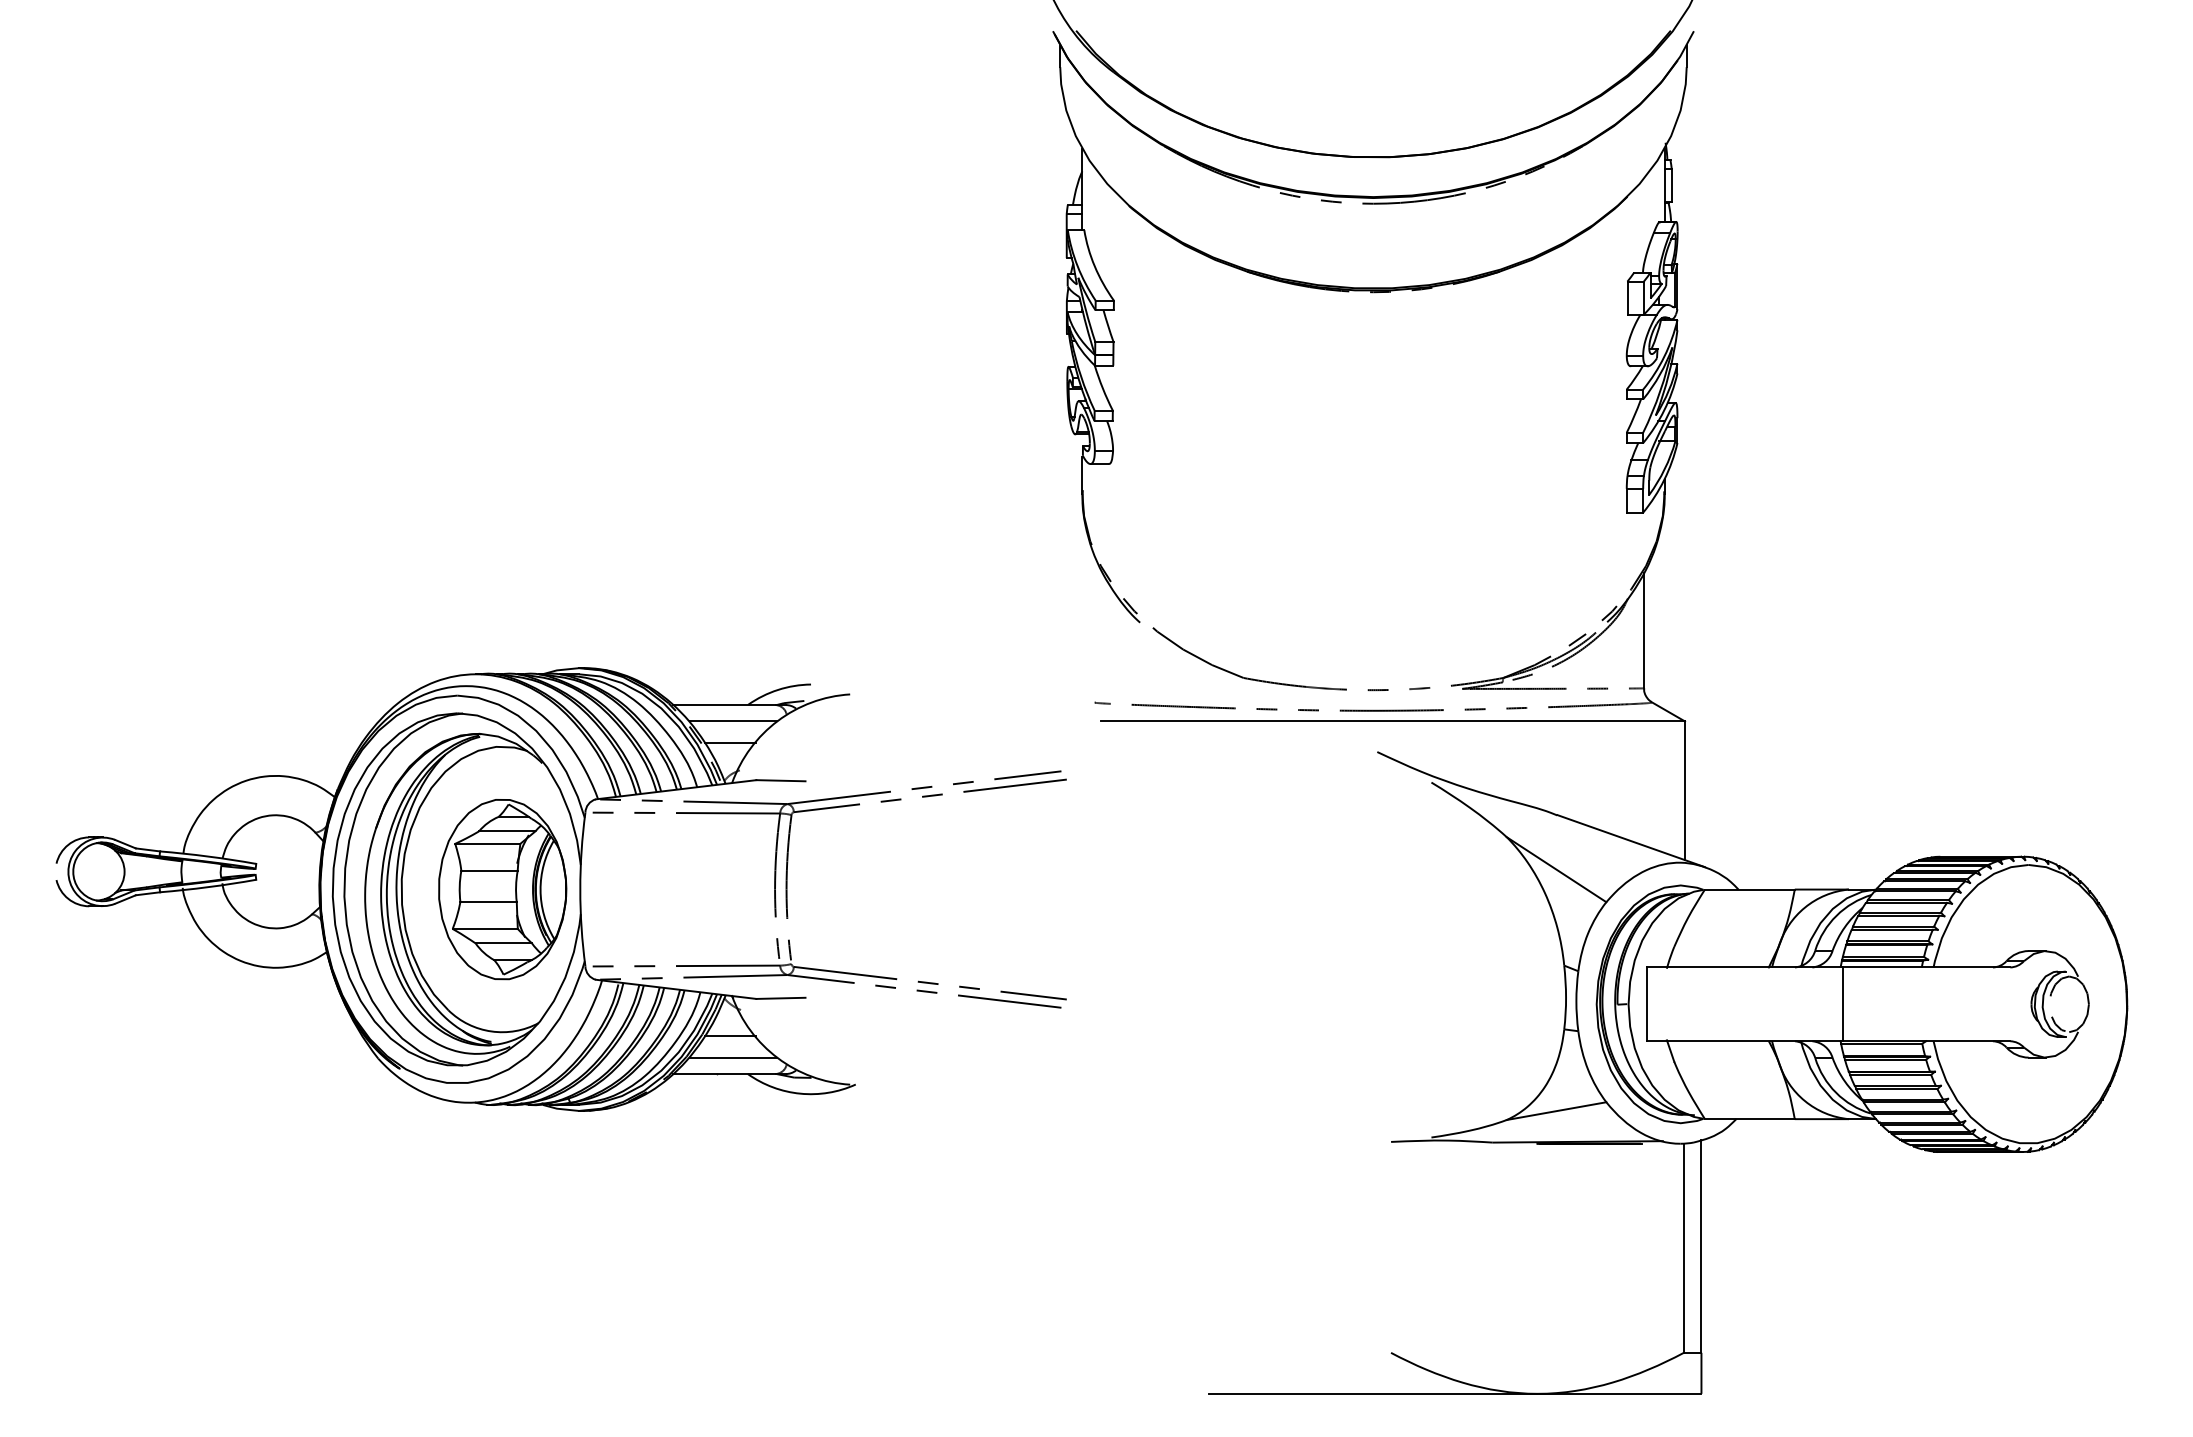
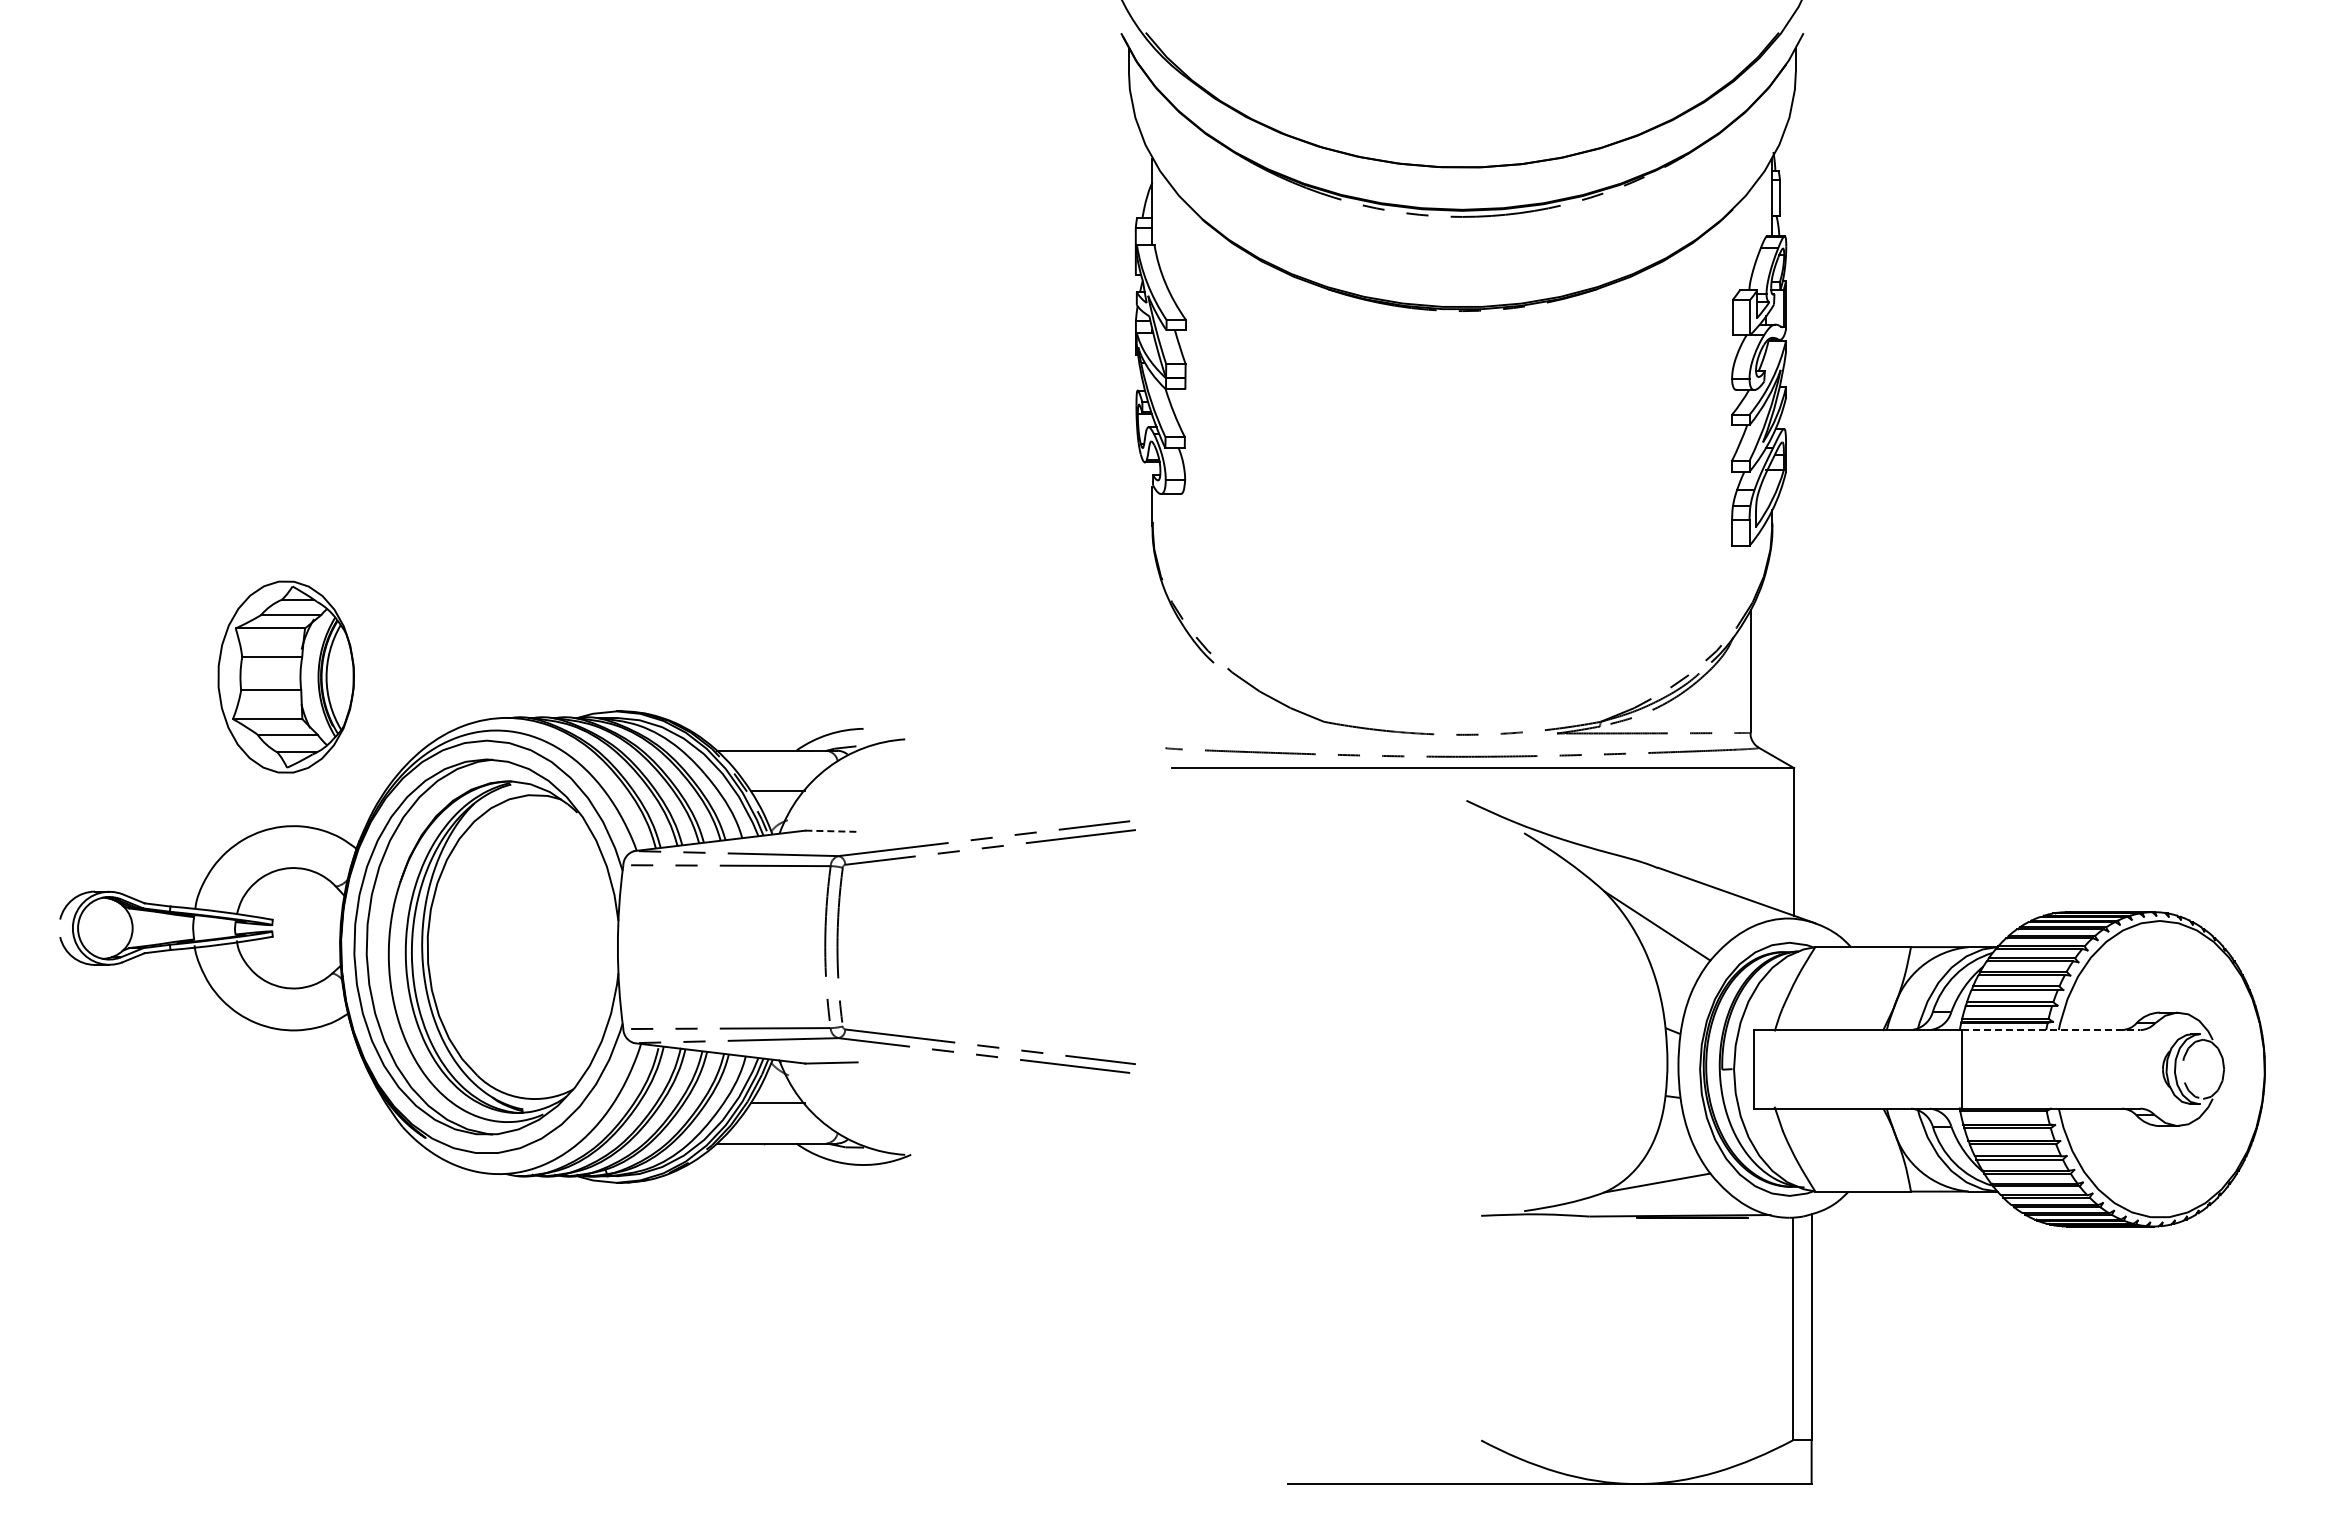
line: (733, 721) -> (780, 768), removed
line: (781, 780) -> (832, 831), solid -> dashed
part: (501, 888) -> (285, 676), moved
line: (1926, 967) -> (2051, 1030), solid -> dashed
line: (733, 1058) -> (780, 1126), removed

